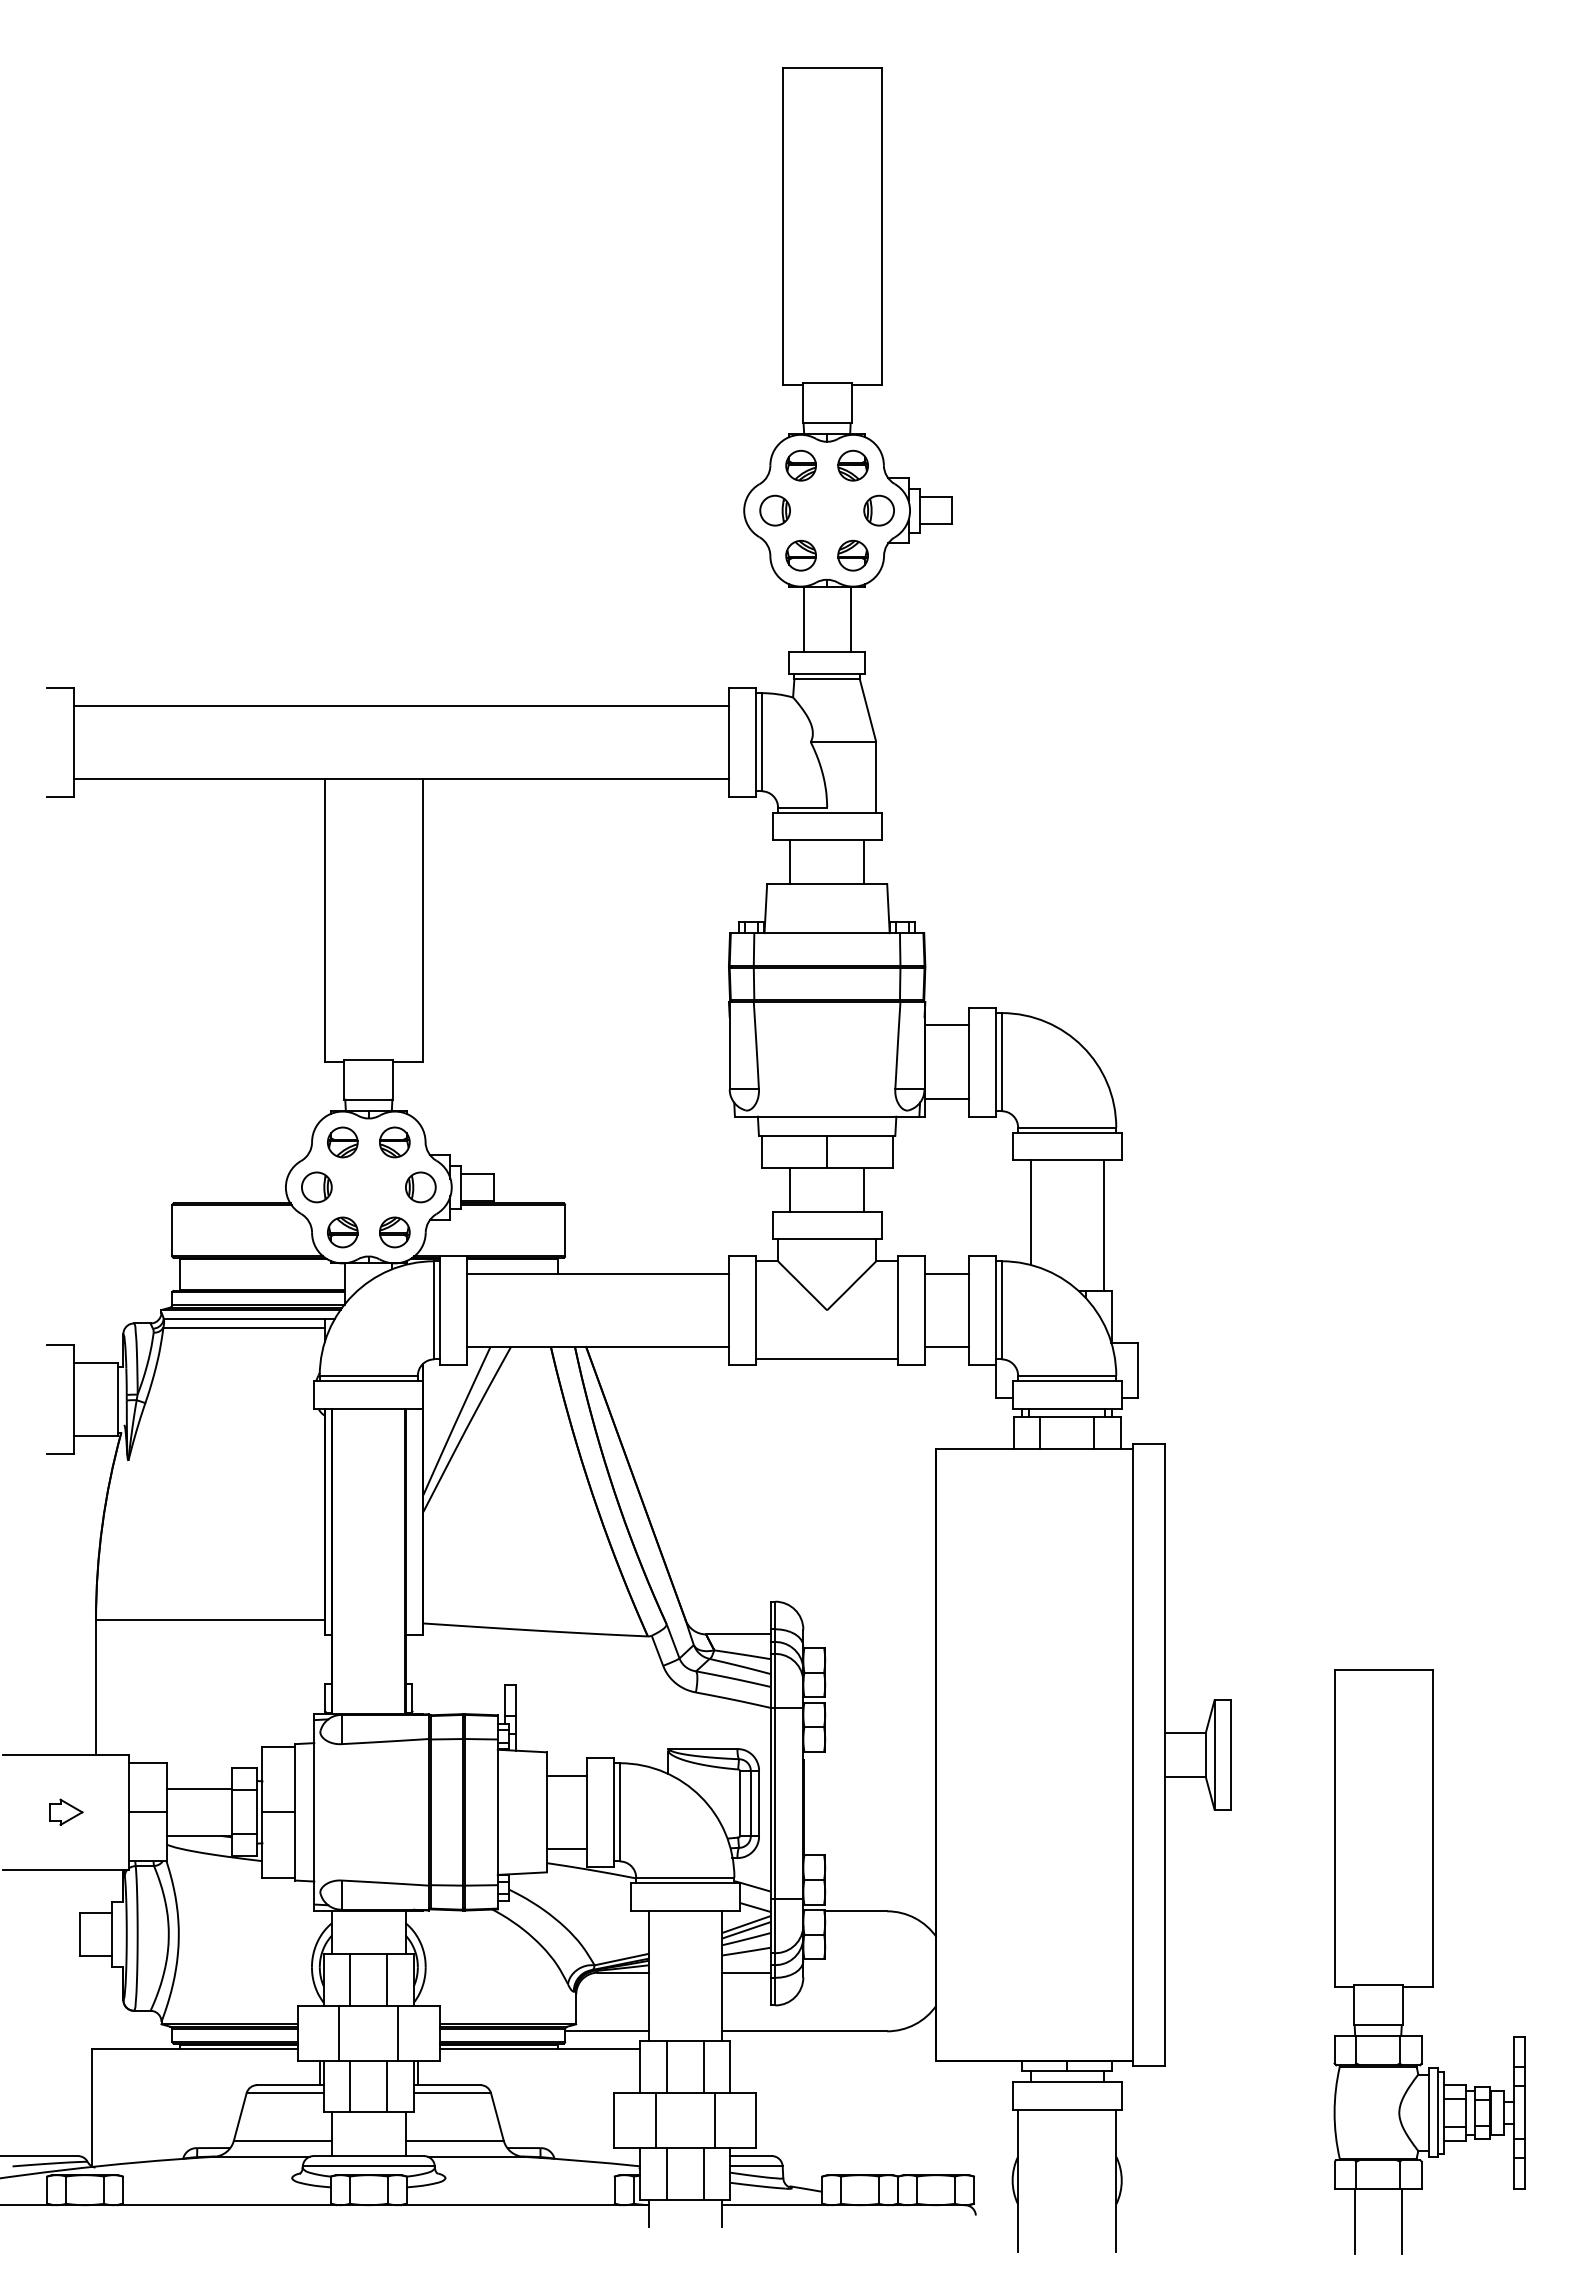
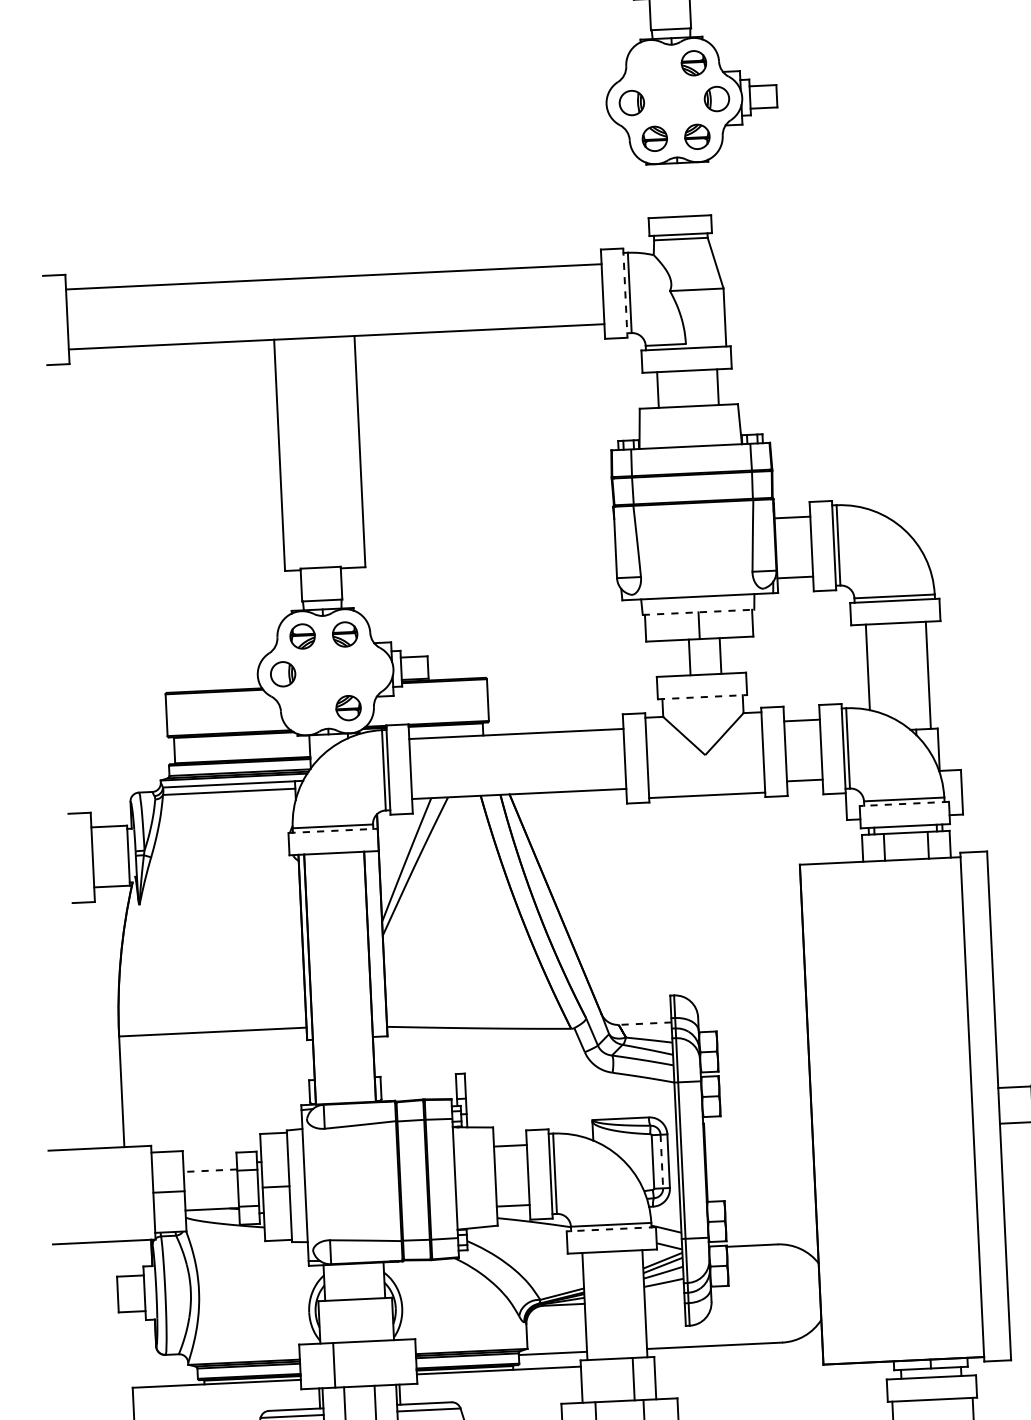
part: (800, 465) -> (650, 65), removed
line: (803, 619) -> (659, 190), removed
line: (850, 619) -> (697, 189), removed
line: (756, 742) -> (625, 293), solid -> dashed
line: (827, 1135) -> (698, 612), solid -> dashed
part: (420, 1187) -> (367, 670), removed
line: (790, 1190) -> (720, 656), moved
line: (863, 1190) -> (689, 657), moved
part: (342, 1232) -> (305, 710), removed
line: (827, 1239) -> (702, 697), solid -> dashed
line: (368, 1381) -> (332, 831), solid -> dashed
line: (1067, 1381) -> (904, 804), solid -> dashed
line: (737, 1634) -> (644, 1023), solid -> dashed
line: (199, 1788) -> (210, 1170), solid -> dashed
line: (750, 1803) -> (661, 1161), solid -> dashed
part: (66, 1811) -> (102, 1194), removed
line: (685, 1883) -> (611, 1229), solid -> dashed
line: (745, 1972) -> (664, 1299), removed
line: (350, 1980) -> (341, 1321), removed
line: (387, 1980) -> (371, 1320), removed
line: (398, 2033) -> (382, 1363), removed
line: (666, 2067) -> (603, 1380), removed

